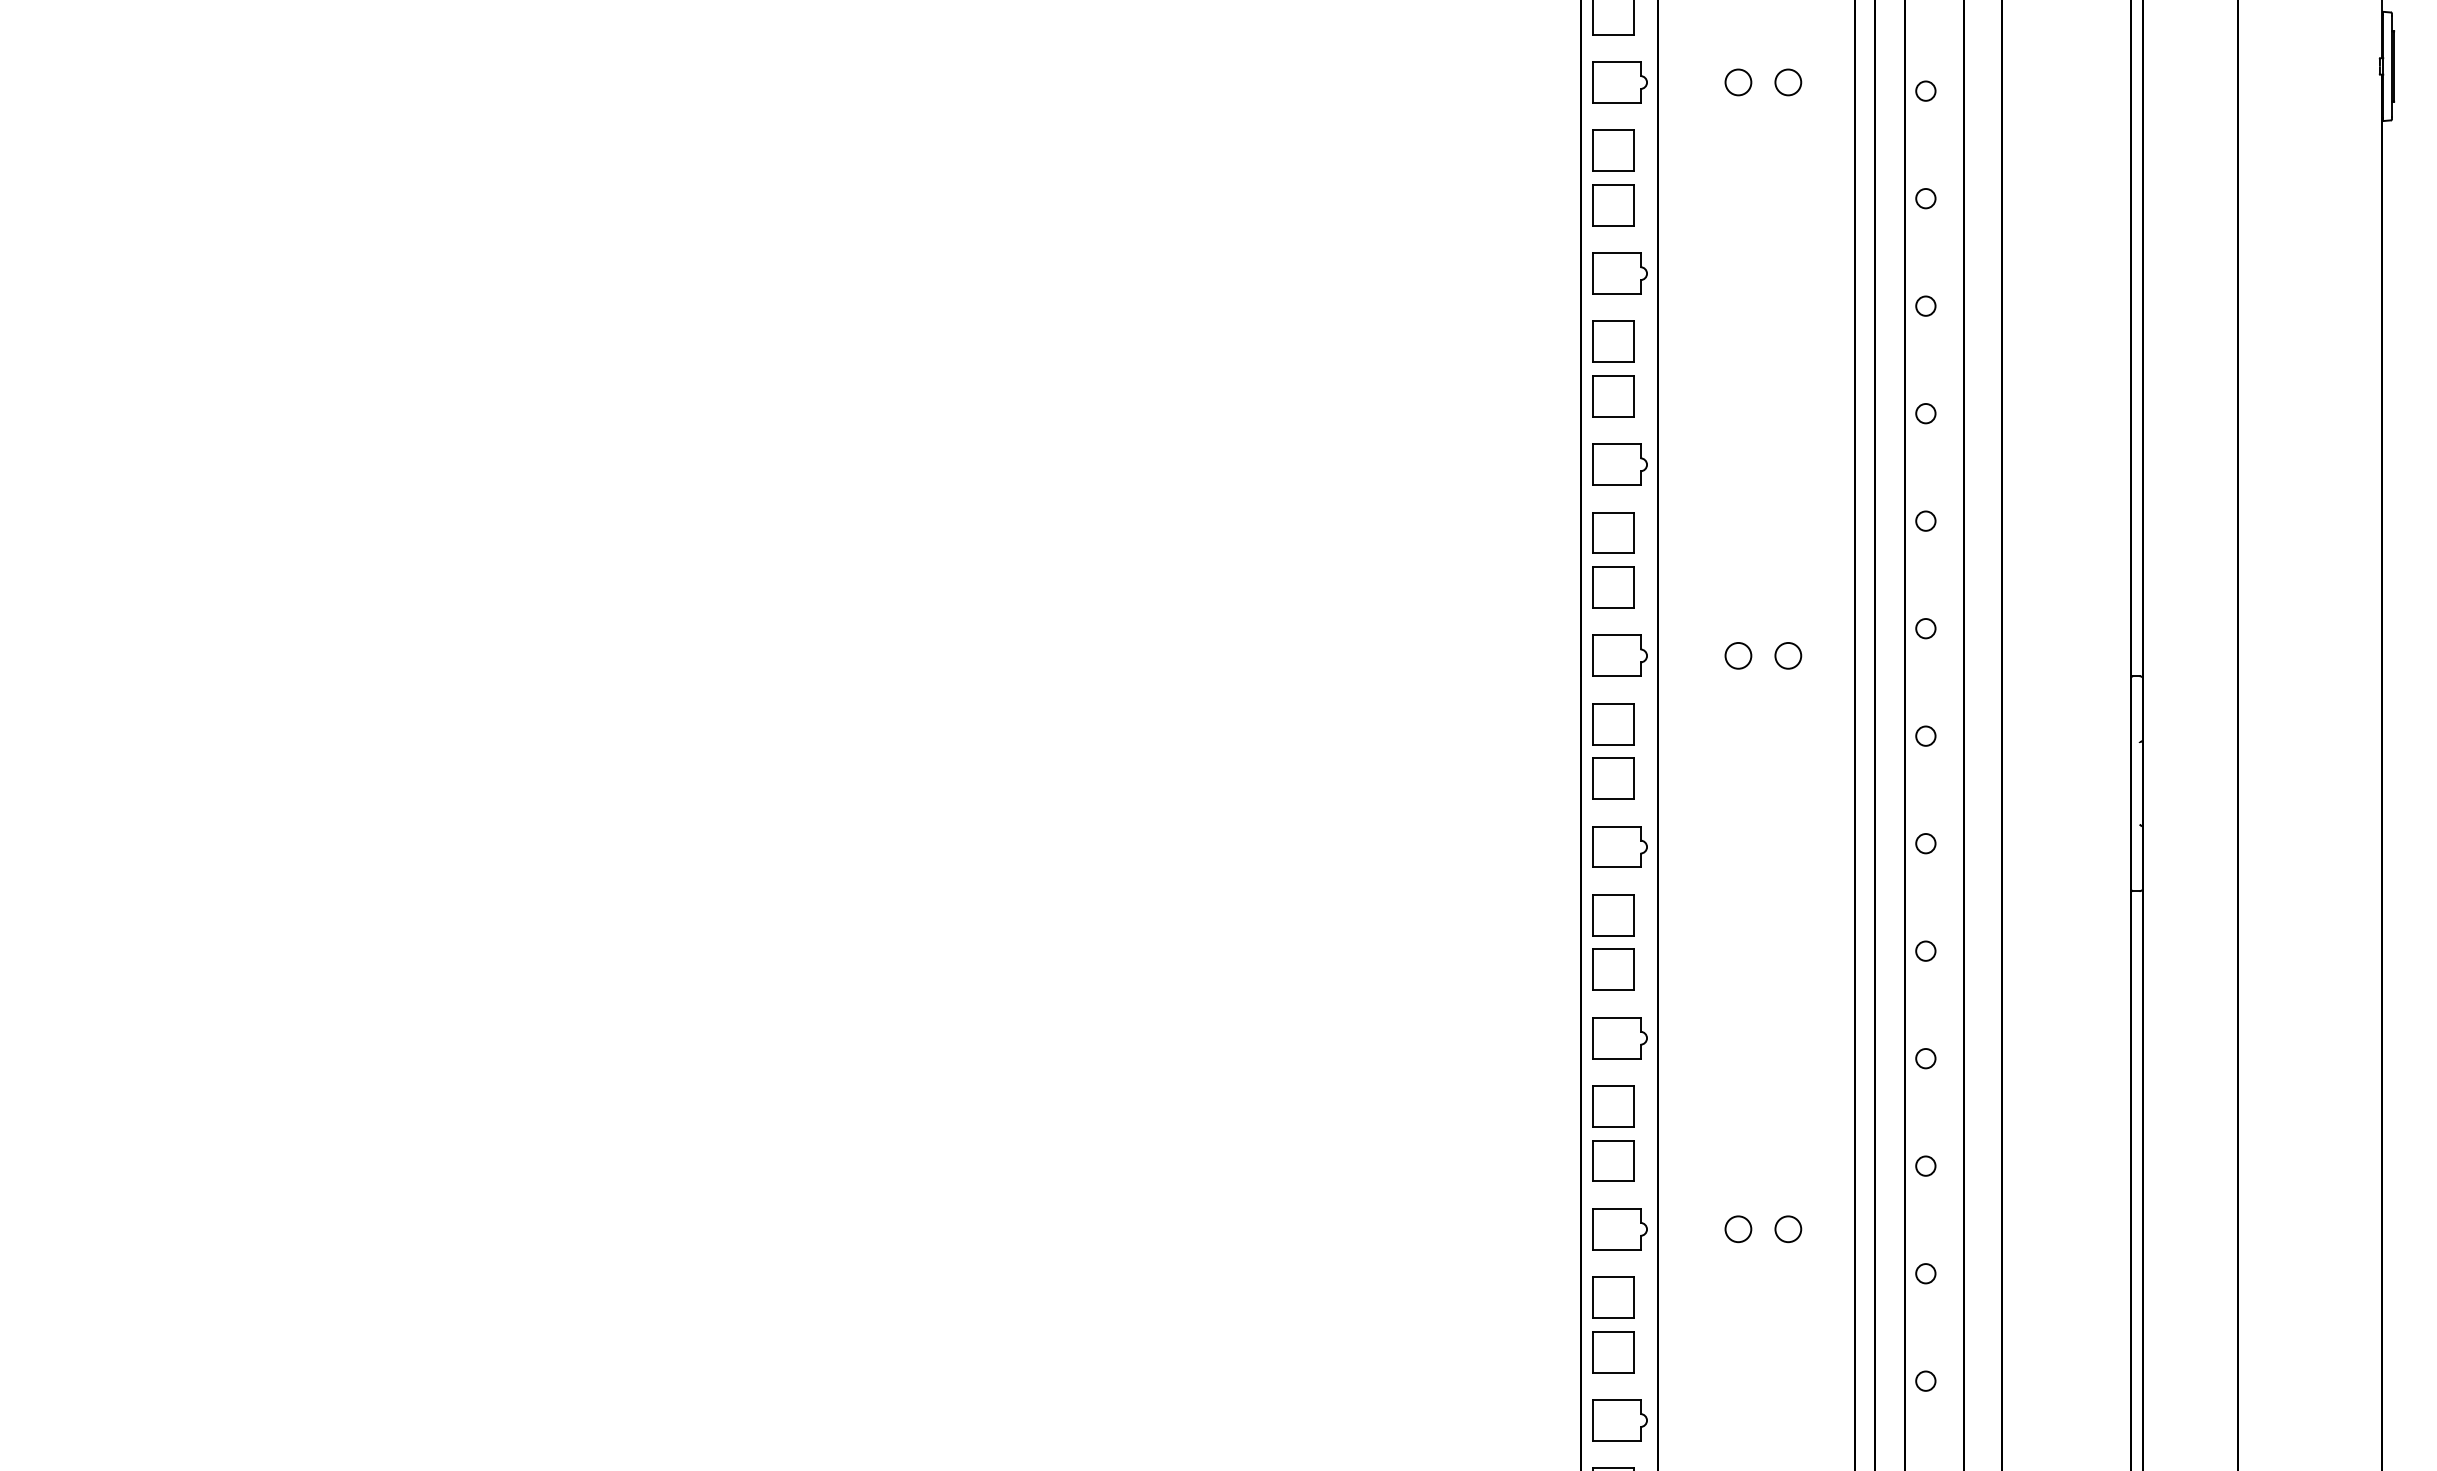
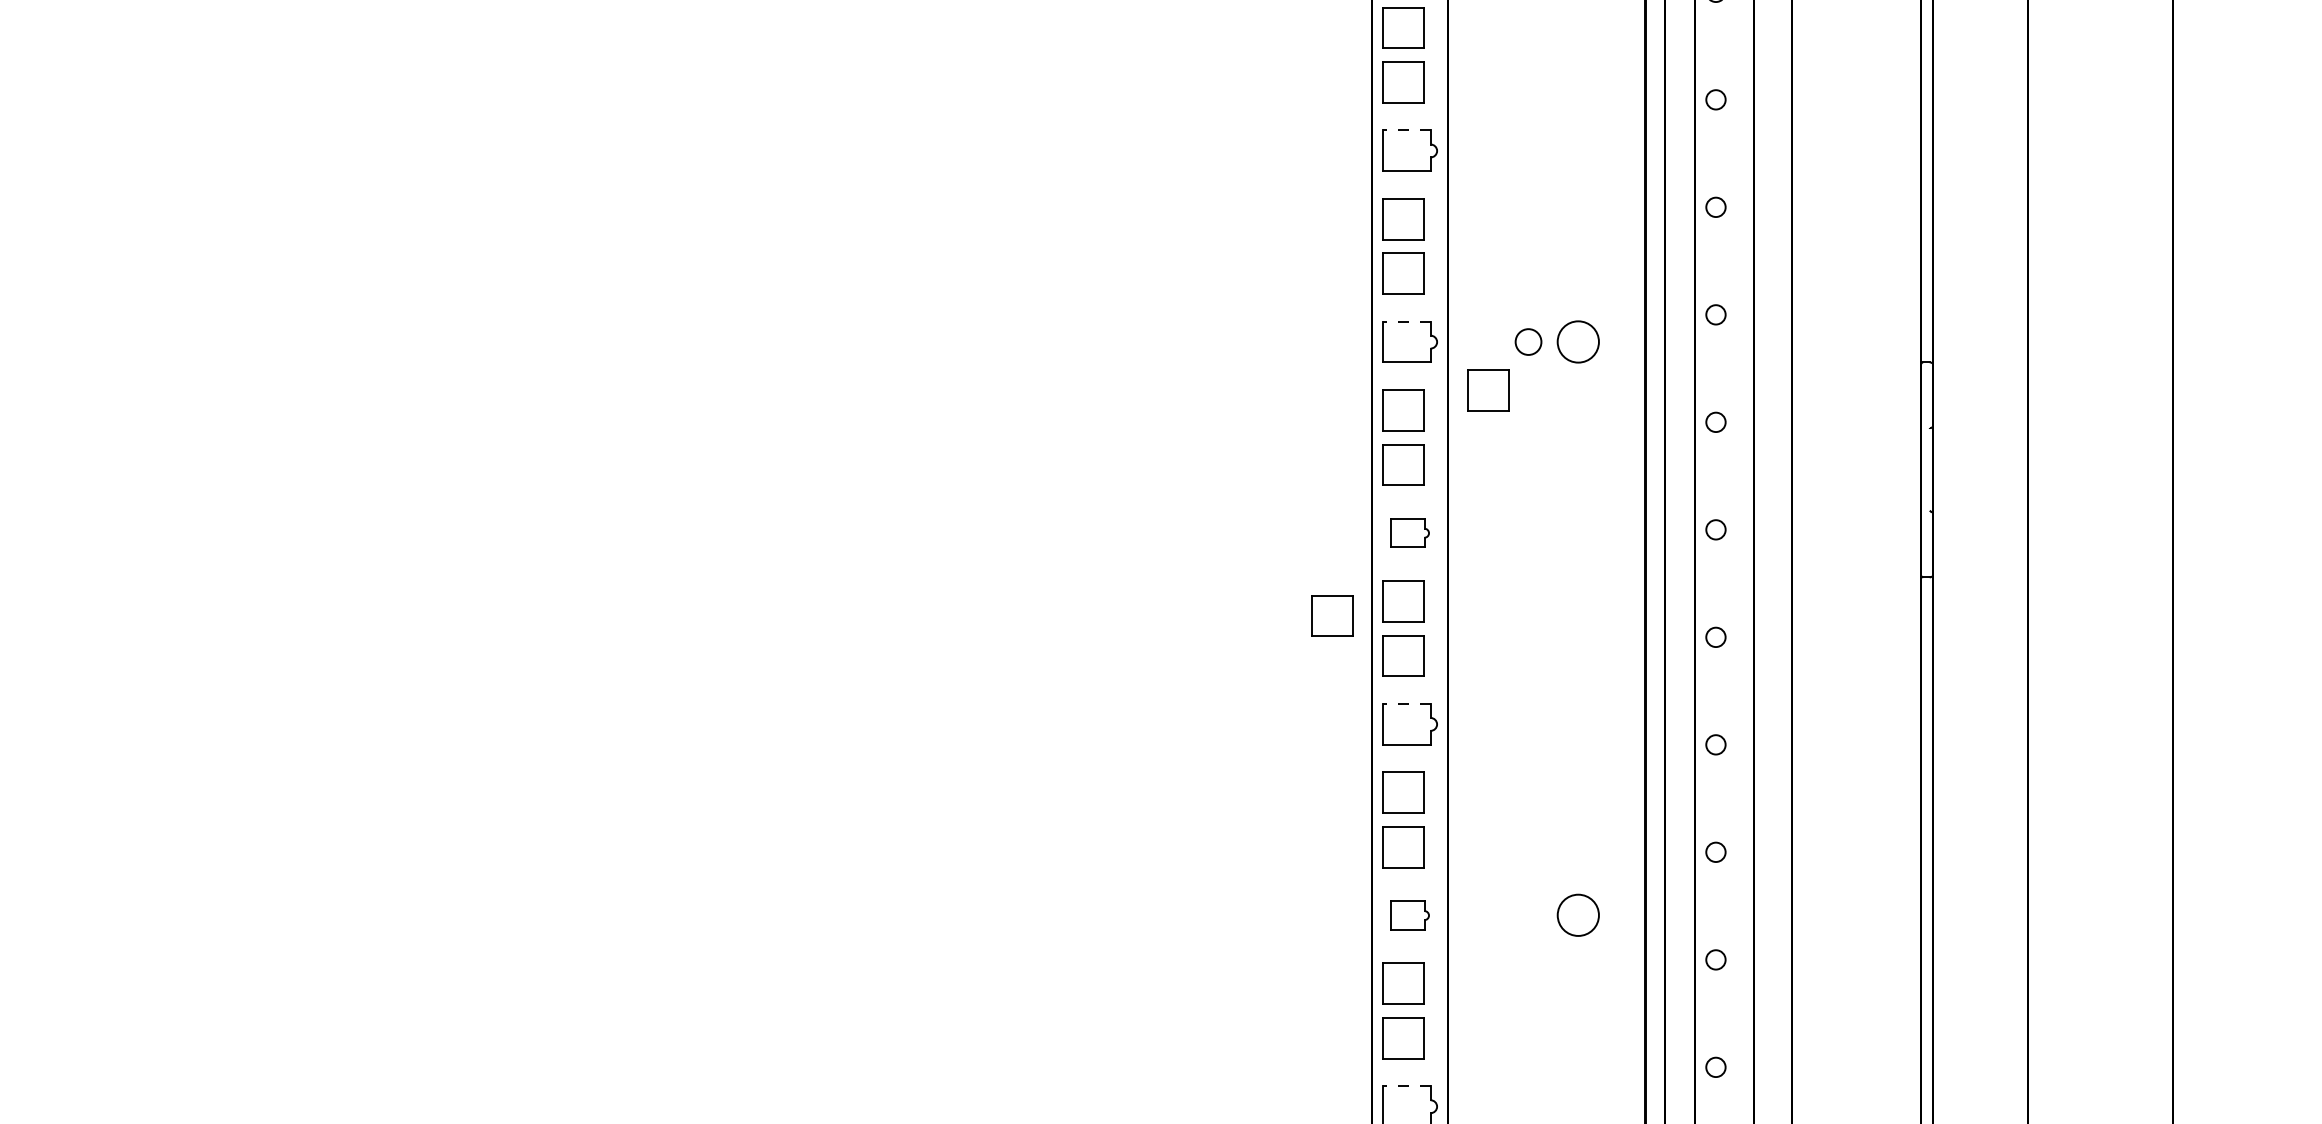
line: (1616, 444) -> (1406, 130), solid -> dashed
line: (1616, 635) -> (1406, 321), solid -> dashed
circle: (1788, 655) -> (1578, 341), size x1.6
part: (1698, 704) -> (1488, 390), added
part: (1619, 846) -> (1409, 532), size x0.7
part: (1542, 929) -> (1332, 615), added
line: (1616, 1017) -> (1406, 703), solid -> dashed
part: (1619, 1229) -> (1409, 915), size x0.7
circle: (1738, 1229) -> (1528, 915), removed
circle: (1788, 1229) -> (1578, 915), size x1.6
line: (1616, 1399) -> (1406, 1085), solid -> dashed

